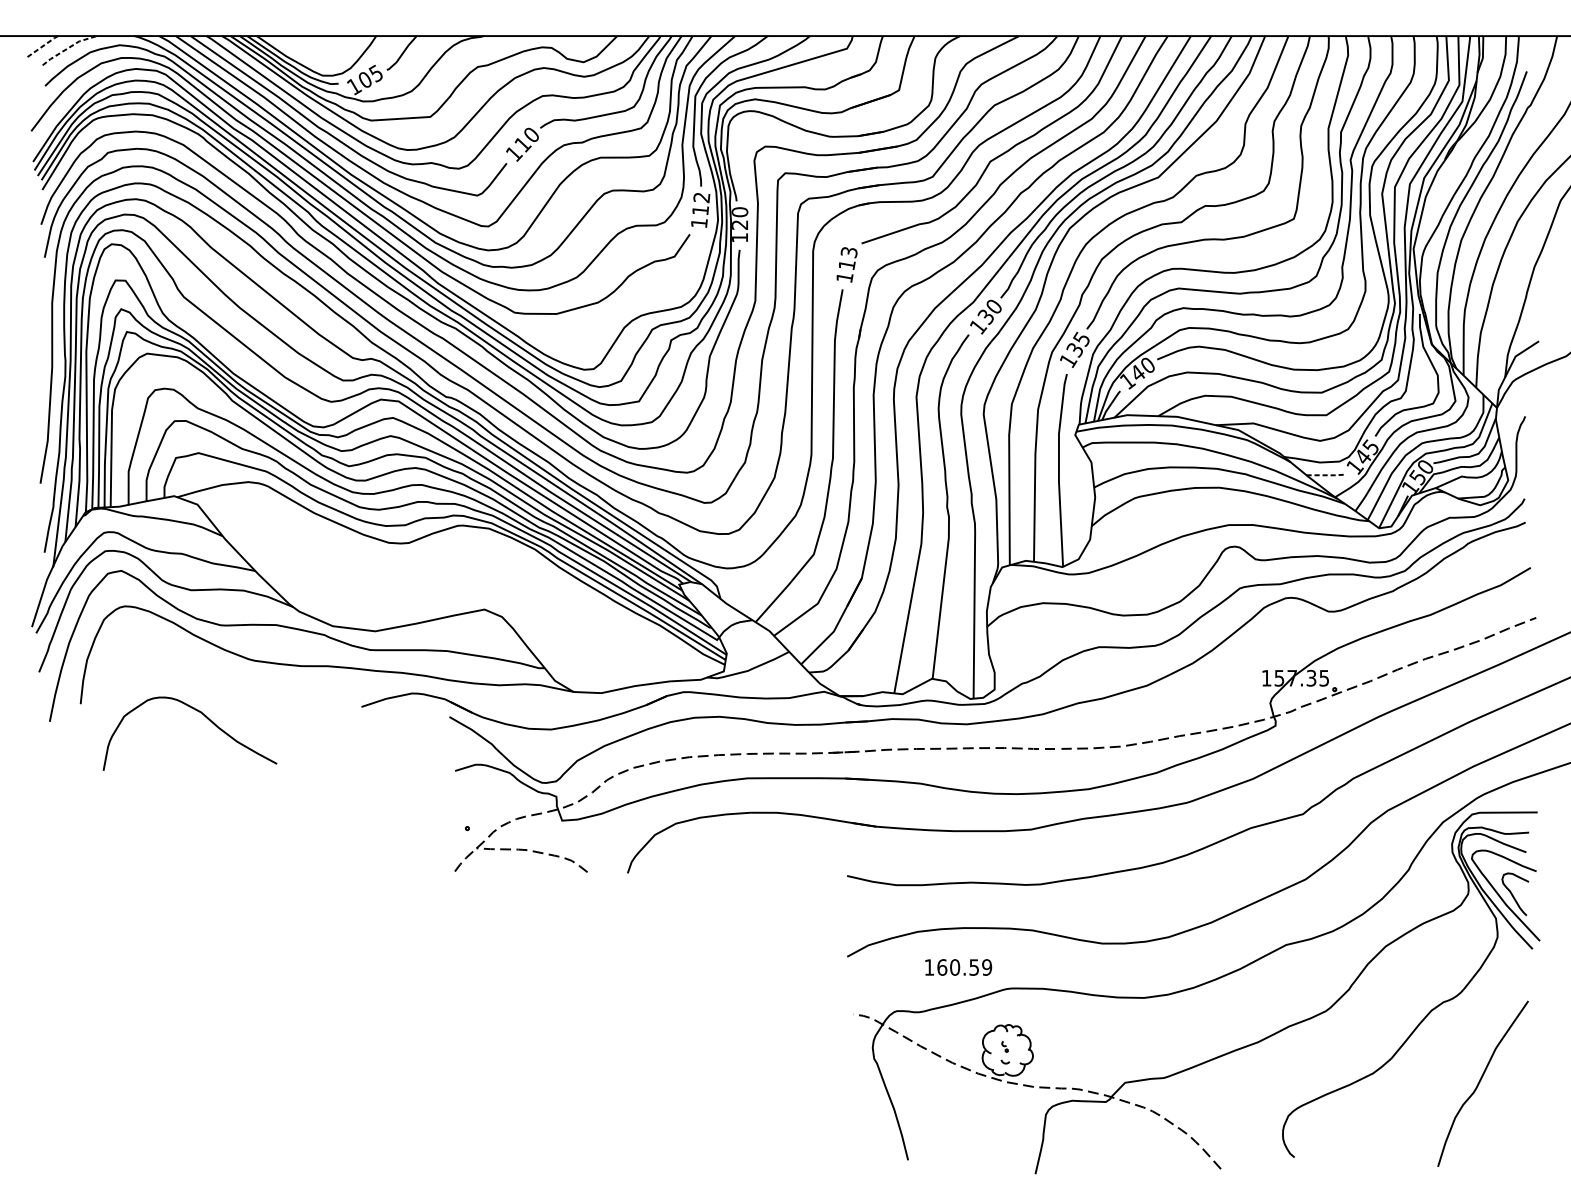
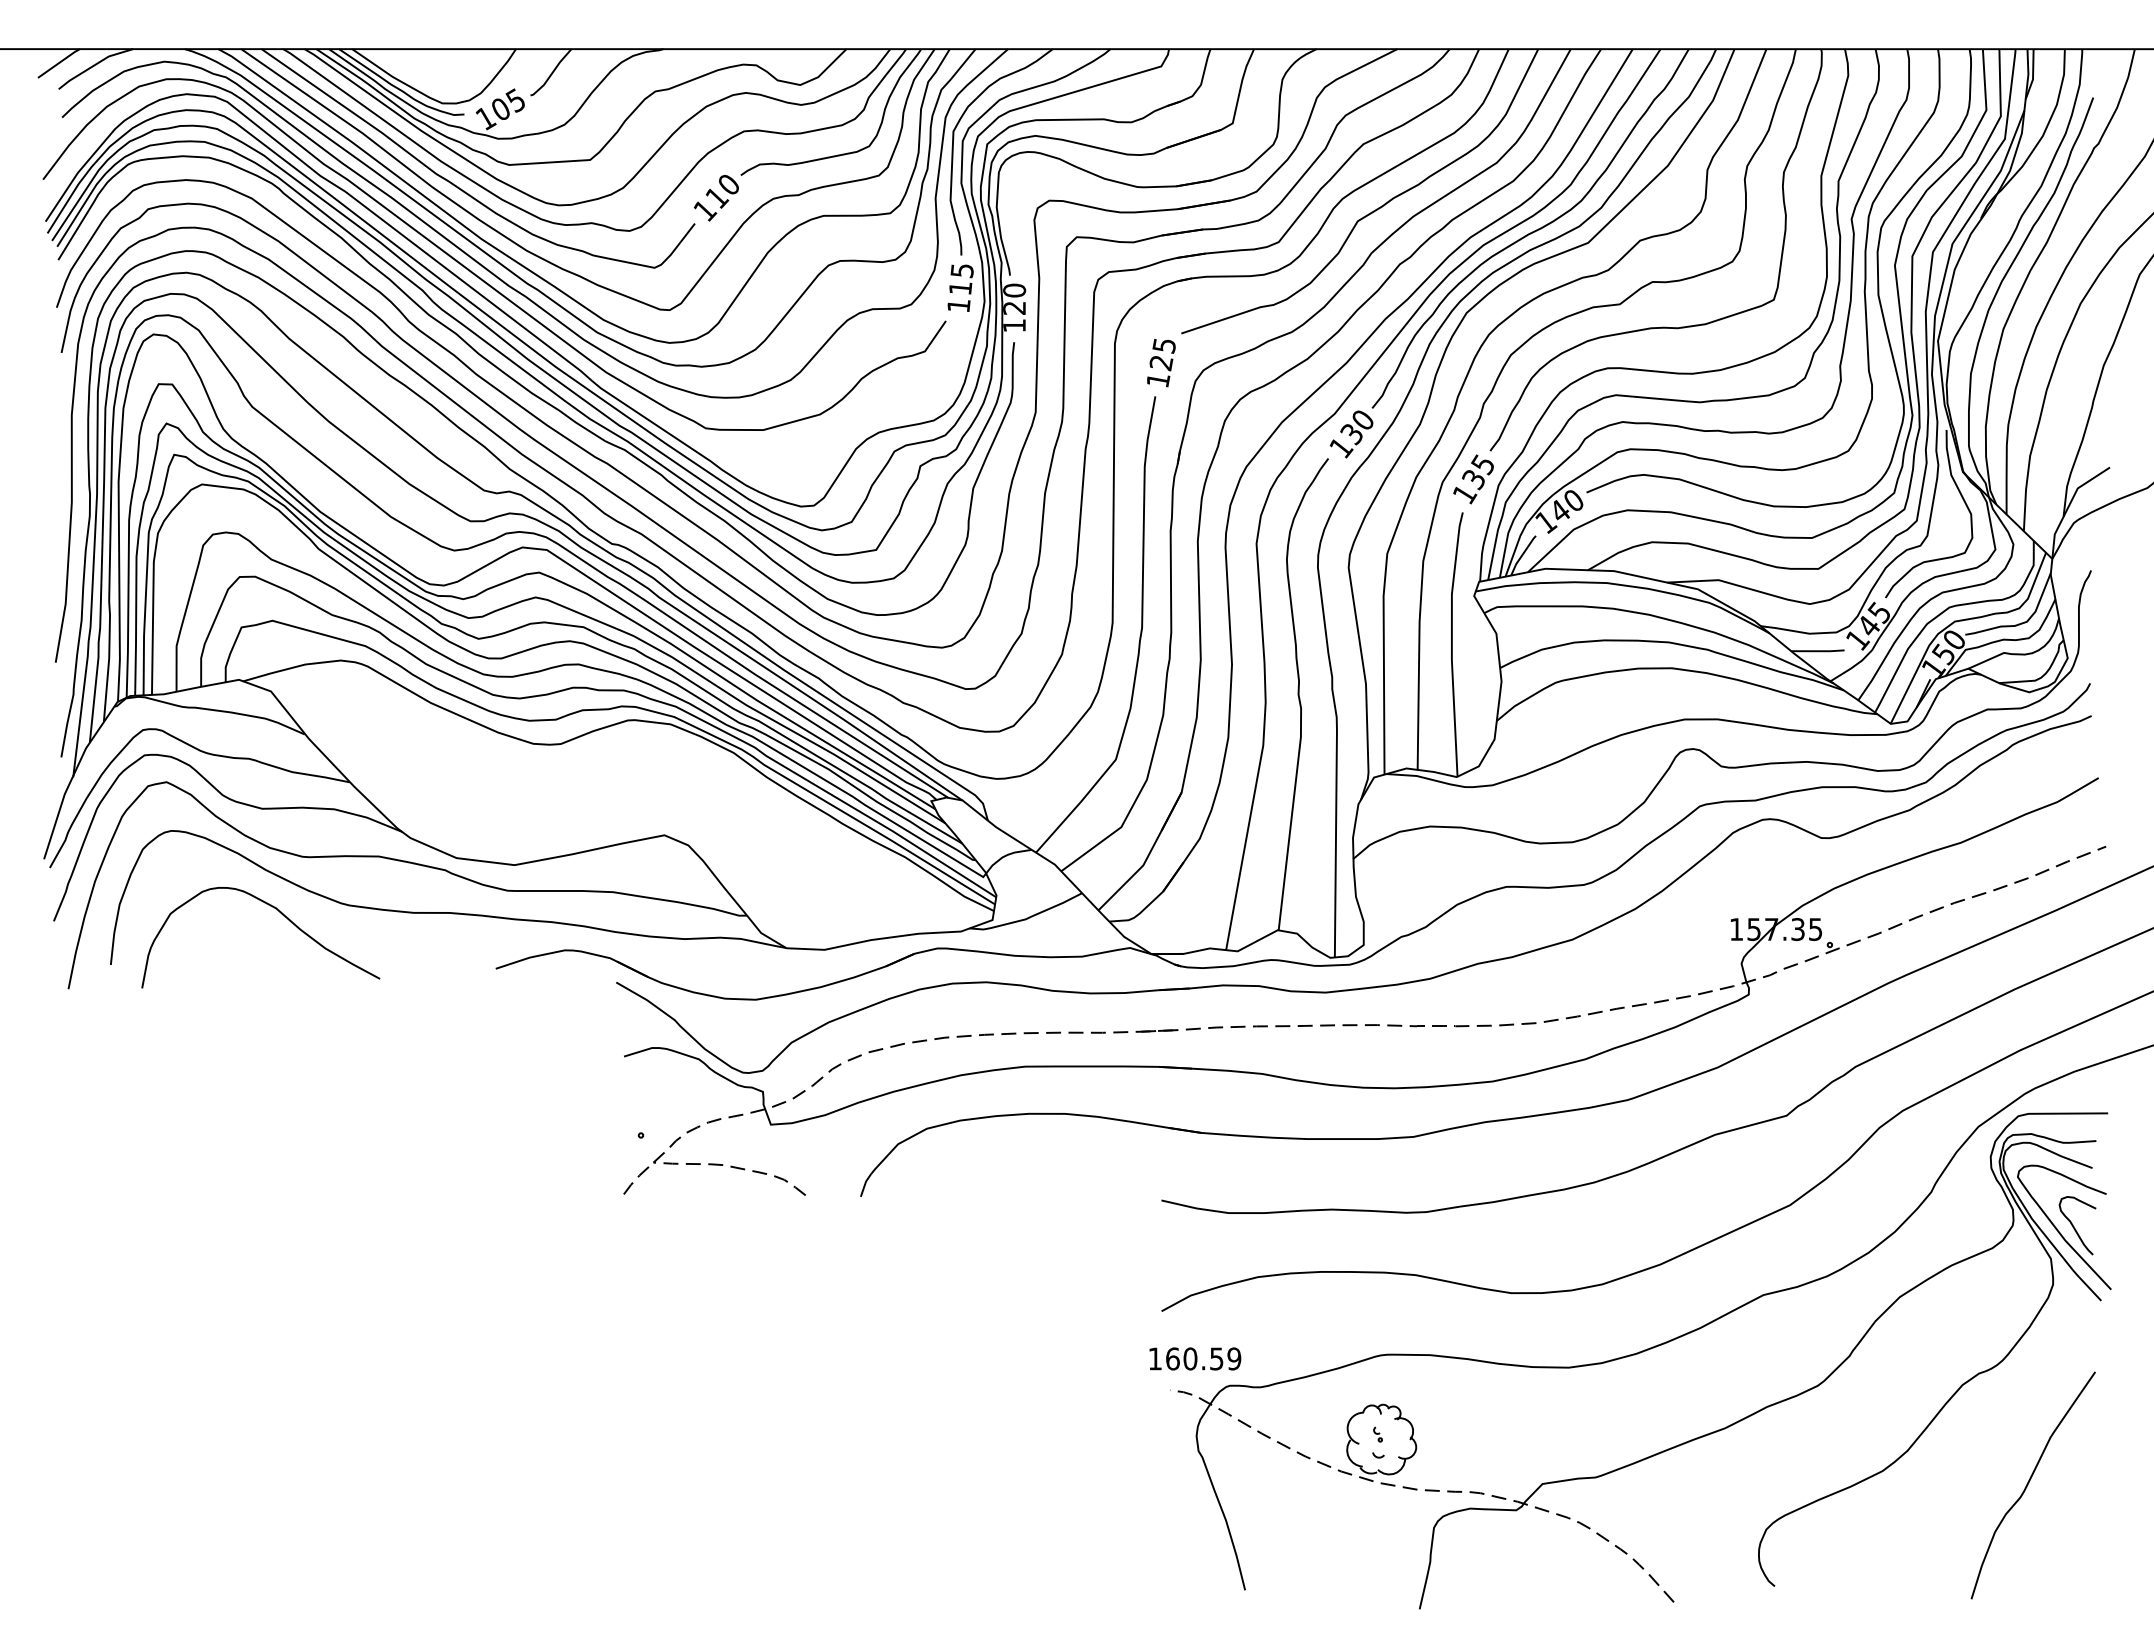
line: (43, 45) -> (59, 62), dashed -> solid
line: (68, 48) -> (94, 65), dashed -> solid
text: (701, 198) -> (961, 271), 112 -> 115
text: (847, 258) -> (1162, 354), 113 -> 125
line: (1327, 475) -> (1819, 651), dashed -> solid
curve: (205, 717) -> (282, 915), moved
text: (958, 967) -> (1195, 1358), moved

